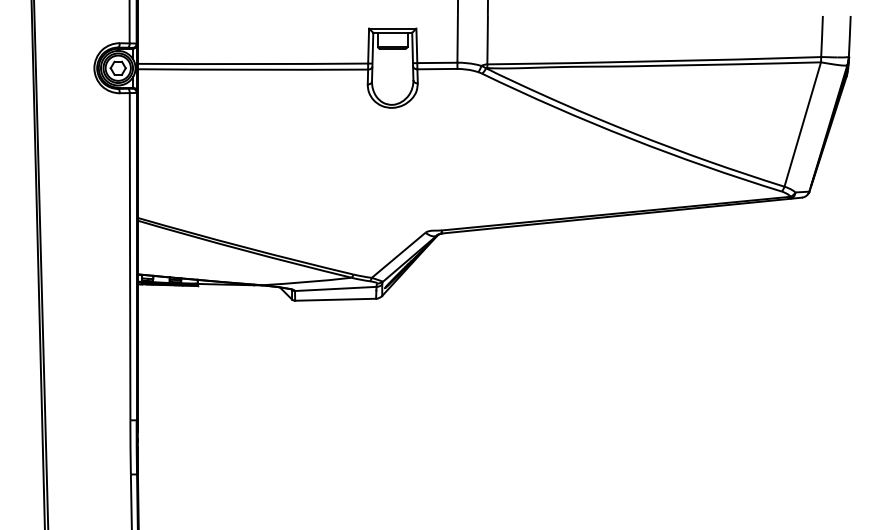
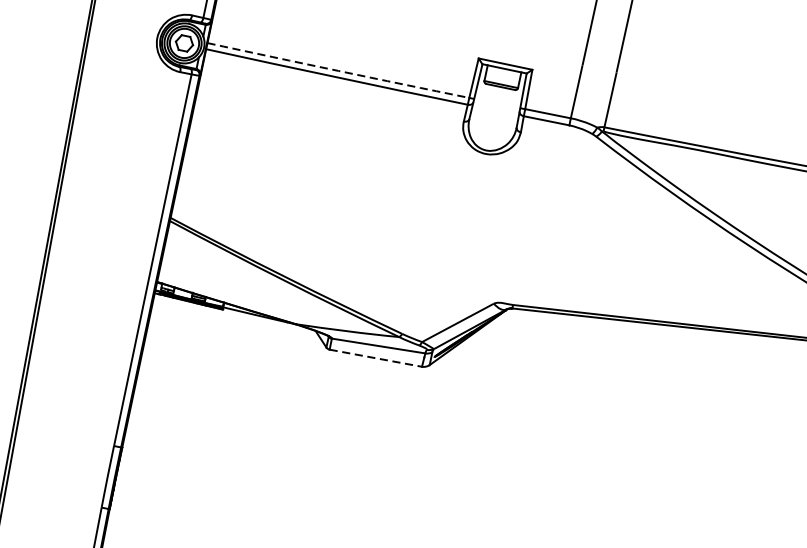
arc: (252, 64) -> (337, 71), solid -> dashed
line: (336, 299) -> (376, 358), solid -> dashed

